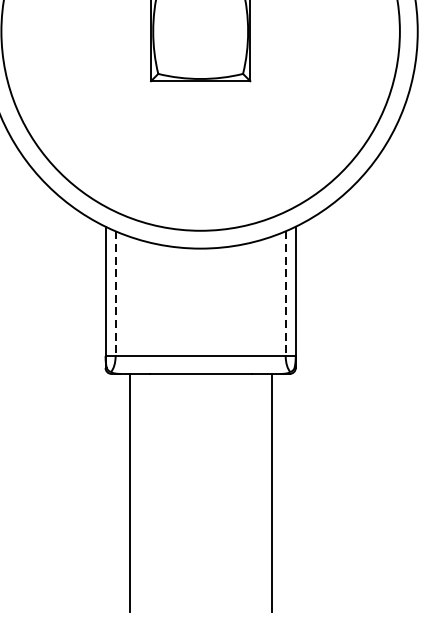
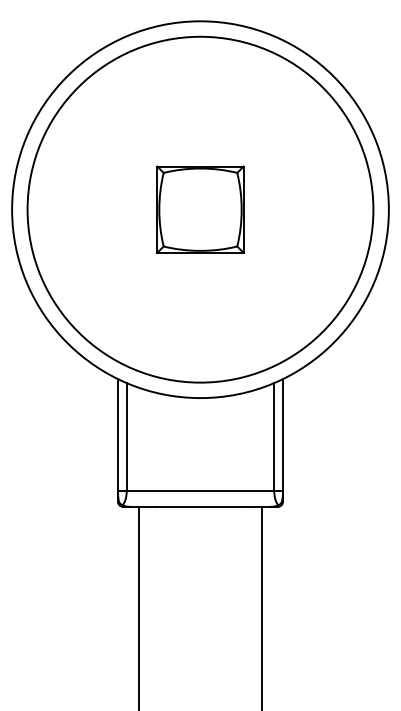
line: (115, 294) -> (126, 437), dashed -> solid
line: (285, 294) -> (274, 437), dashed -> solid

